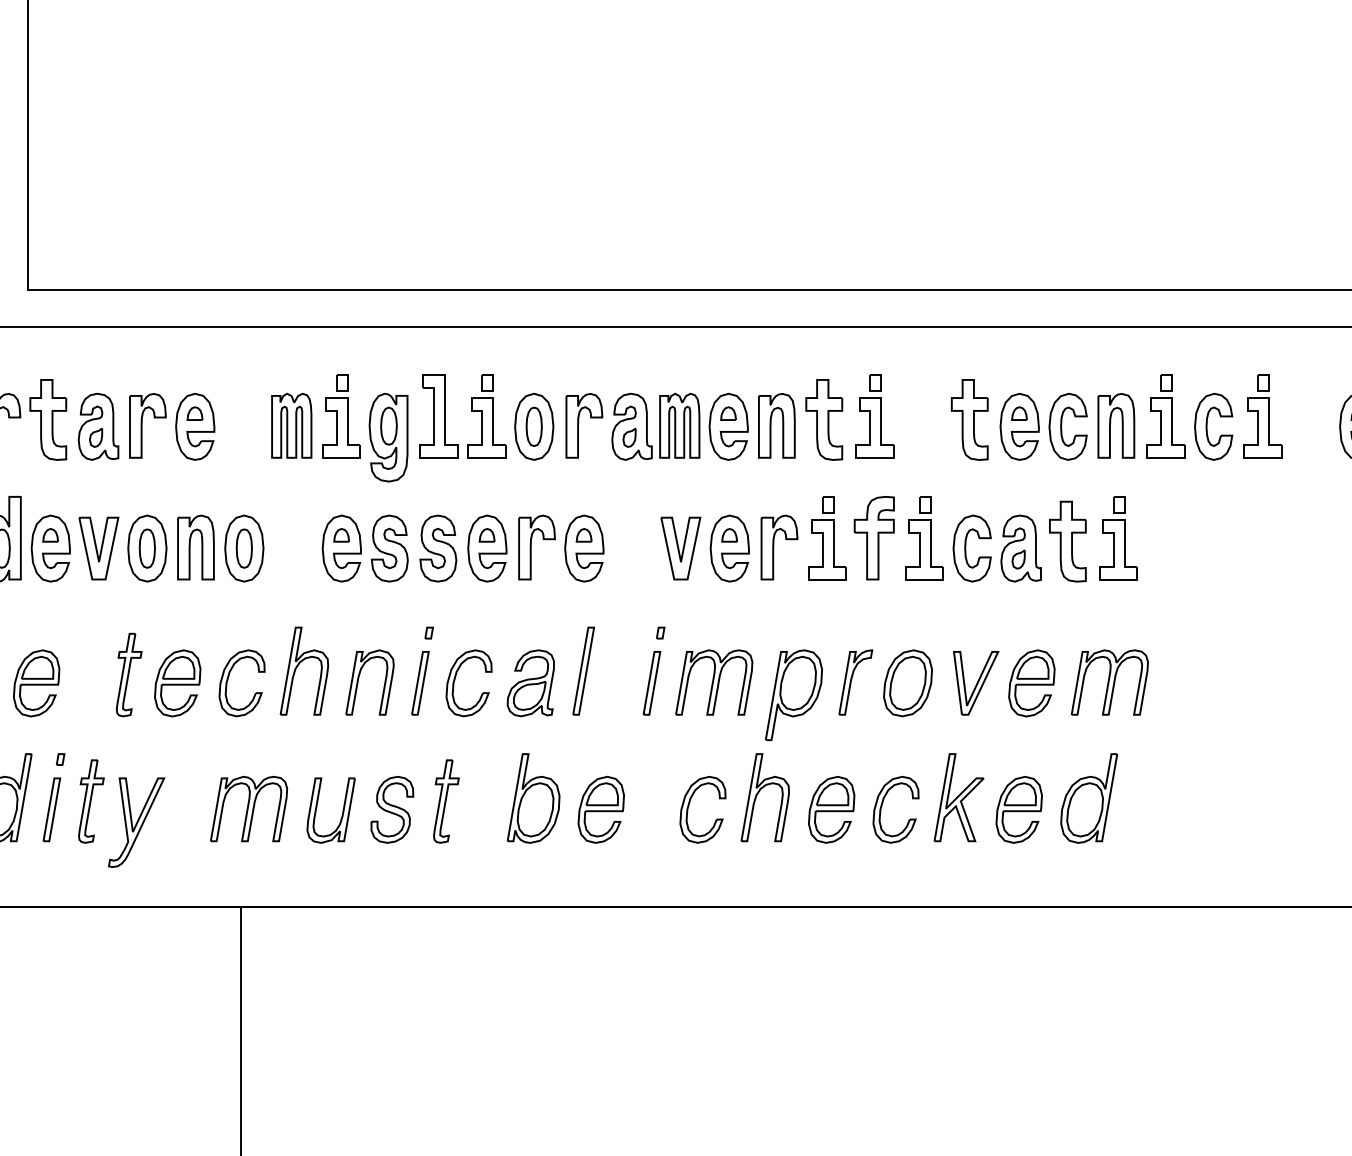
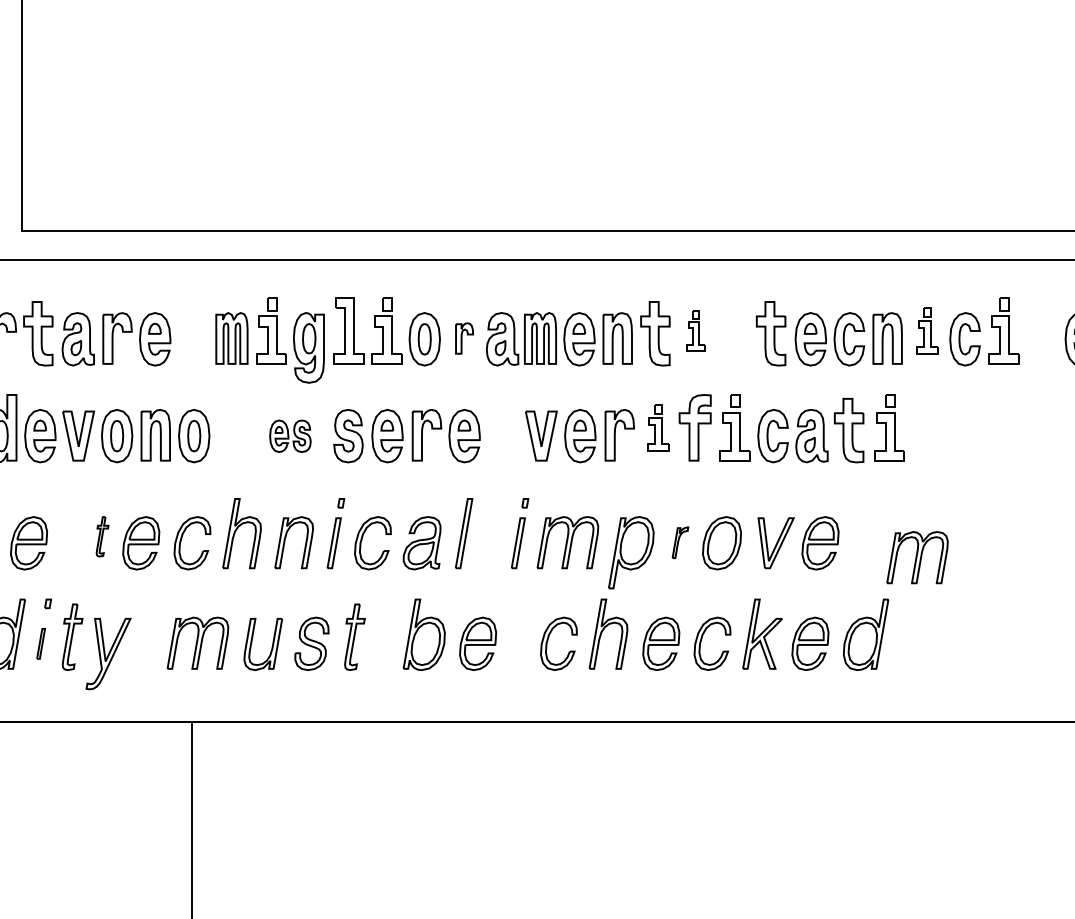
part: (874, 415) -> (695, 330), size x0.6
part: (1165, 415) -> (926, 330), size x0.7
part: (584, 425) -> (464, 338), size x0.6
part: (826, 537) -> (657, 427), size x0.7
part: (365, 549) -> (290, 436), size x0.6
part: (128, 674) -> (102, 536), size x0.6
part: (855, 682) -> (680, 542), size x0.6
part: (1109, 682) -> (917, 557), moved
part: (51, 809) -> (40, 643), size x0.6

